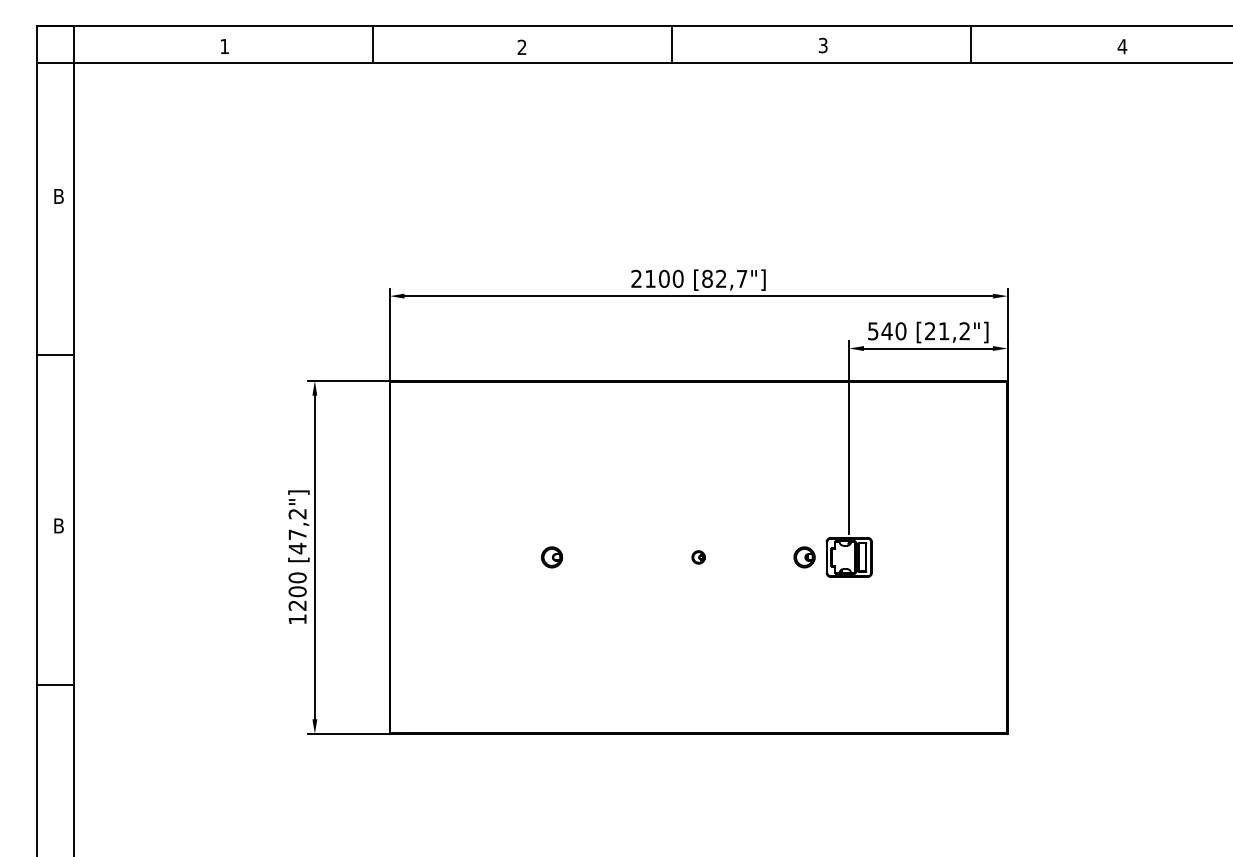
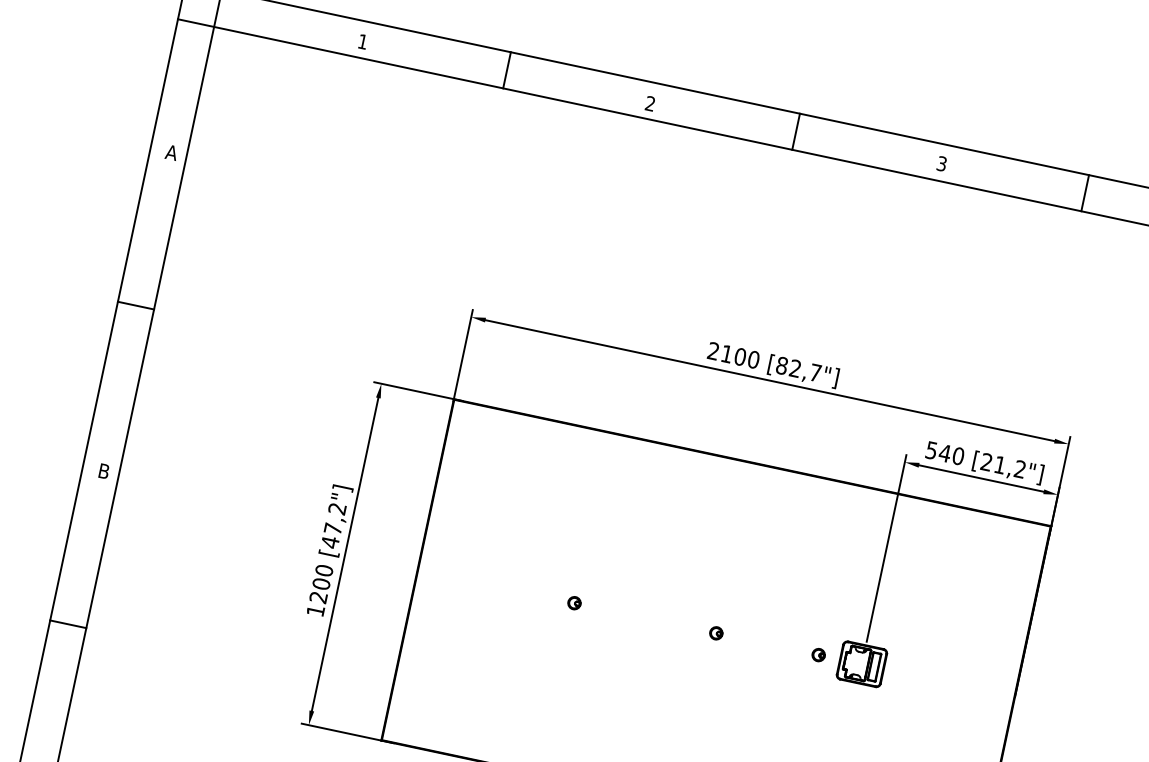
text: (58, 196) -> (171, 152), B -> A
part: (551, 557) -> (573, 603), size x0.62
part: (804, 557) -> (818, 655), size x0.62

